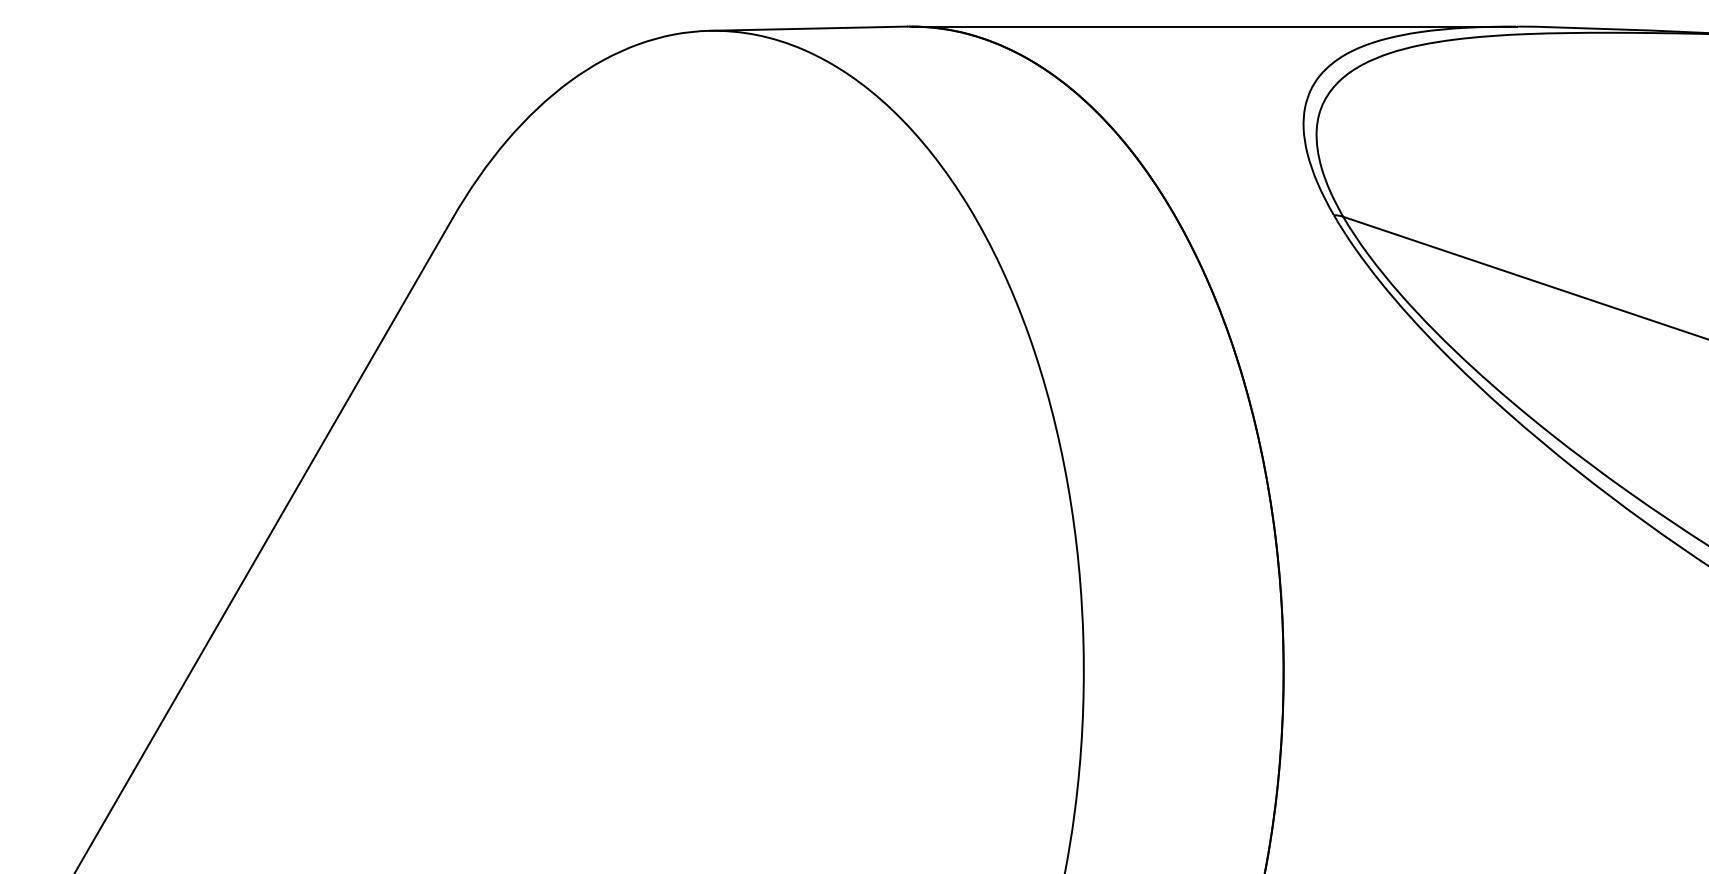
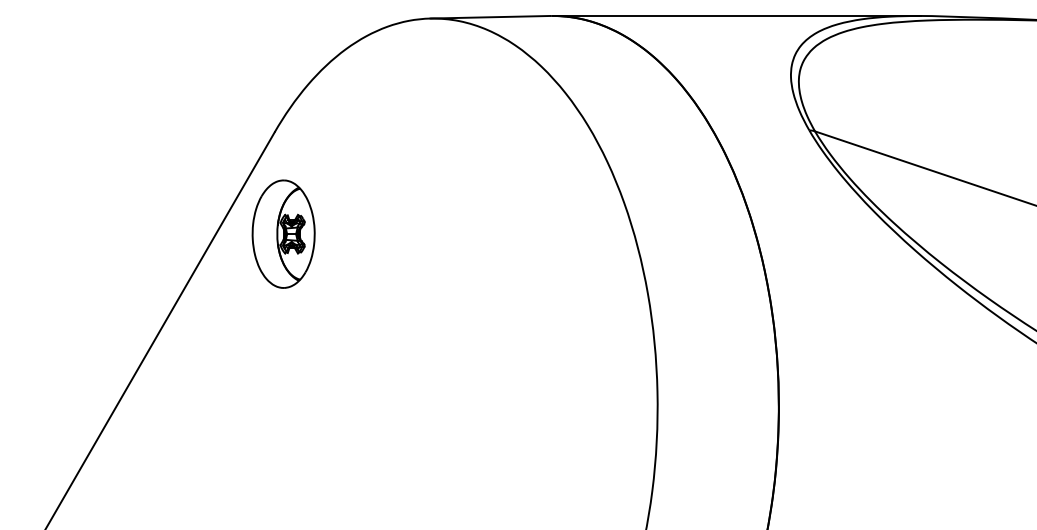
part: (467, 385) -> (283, 233), added

